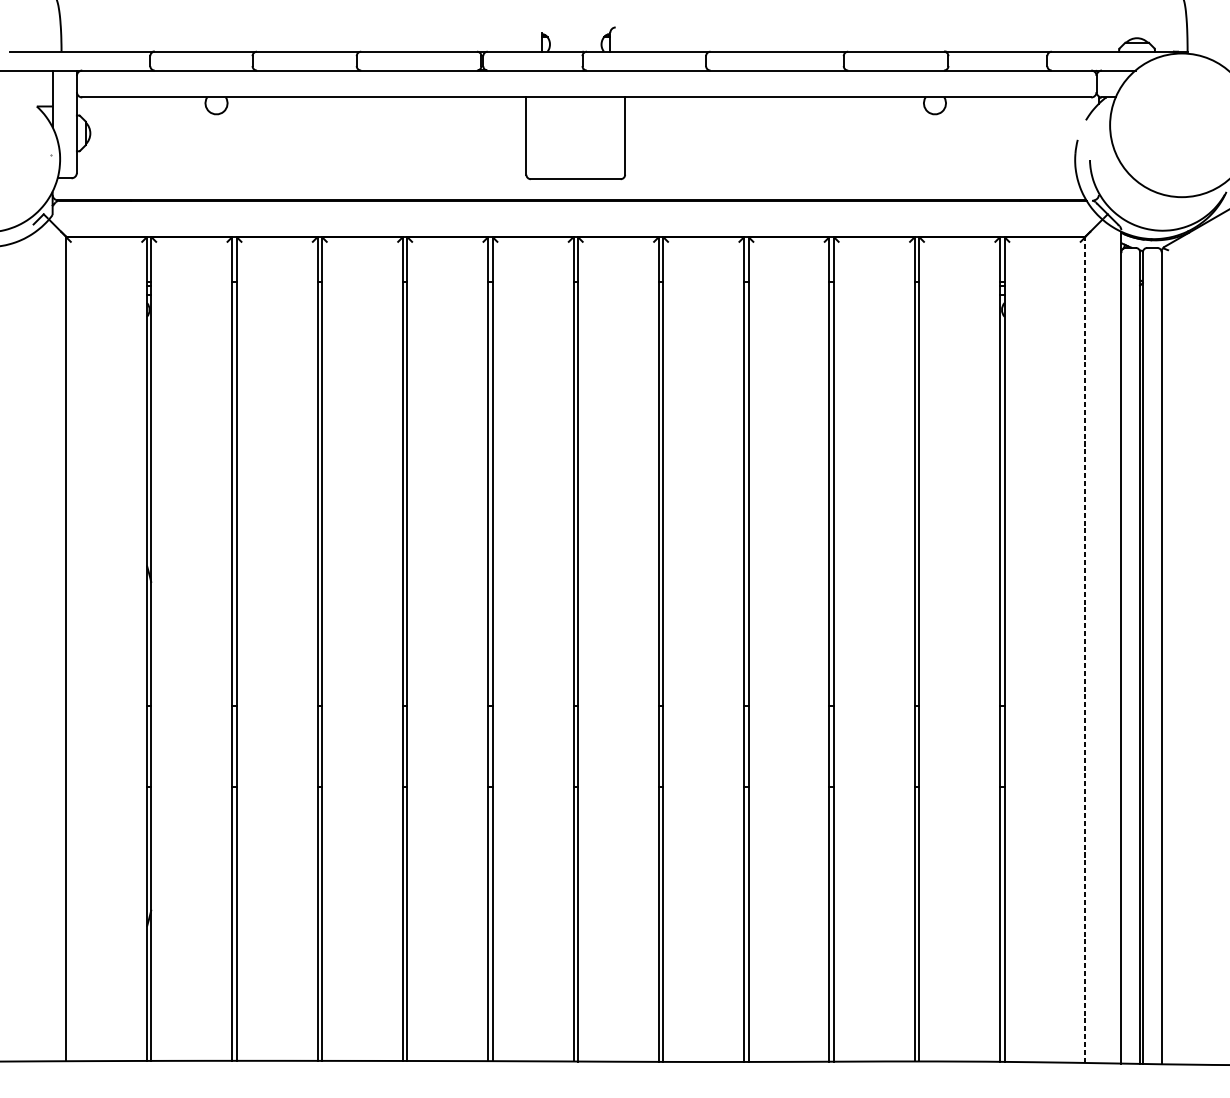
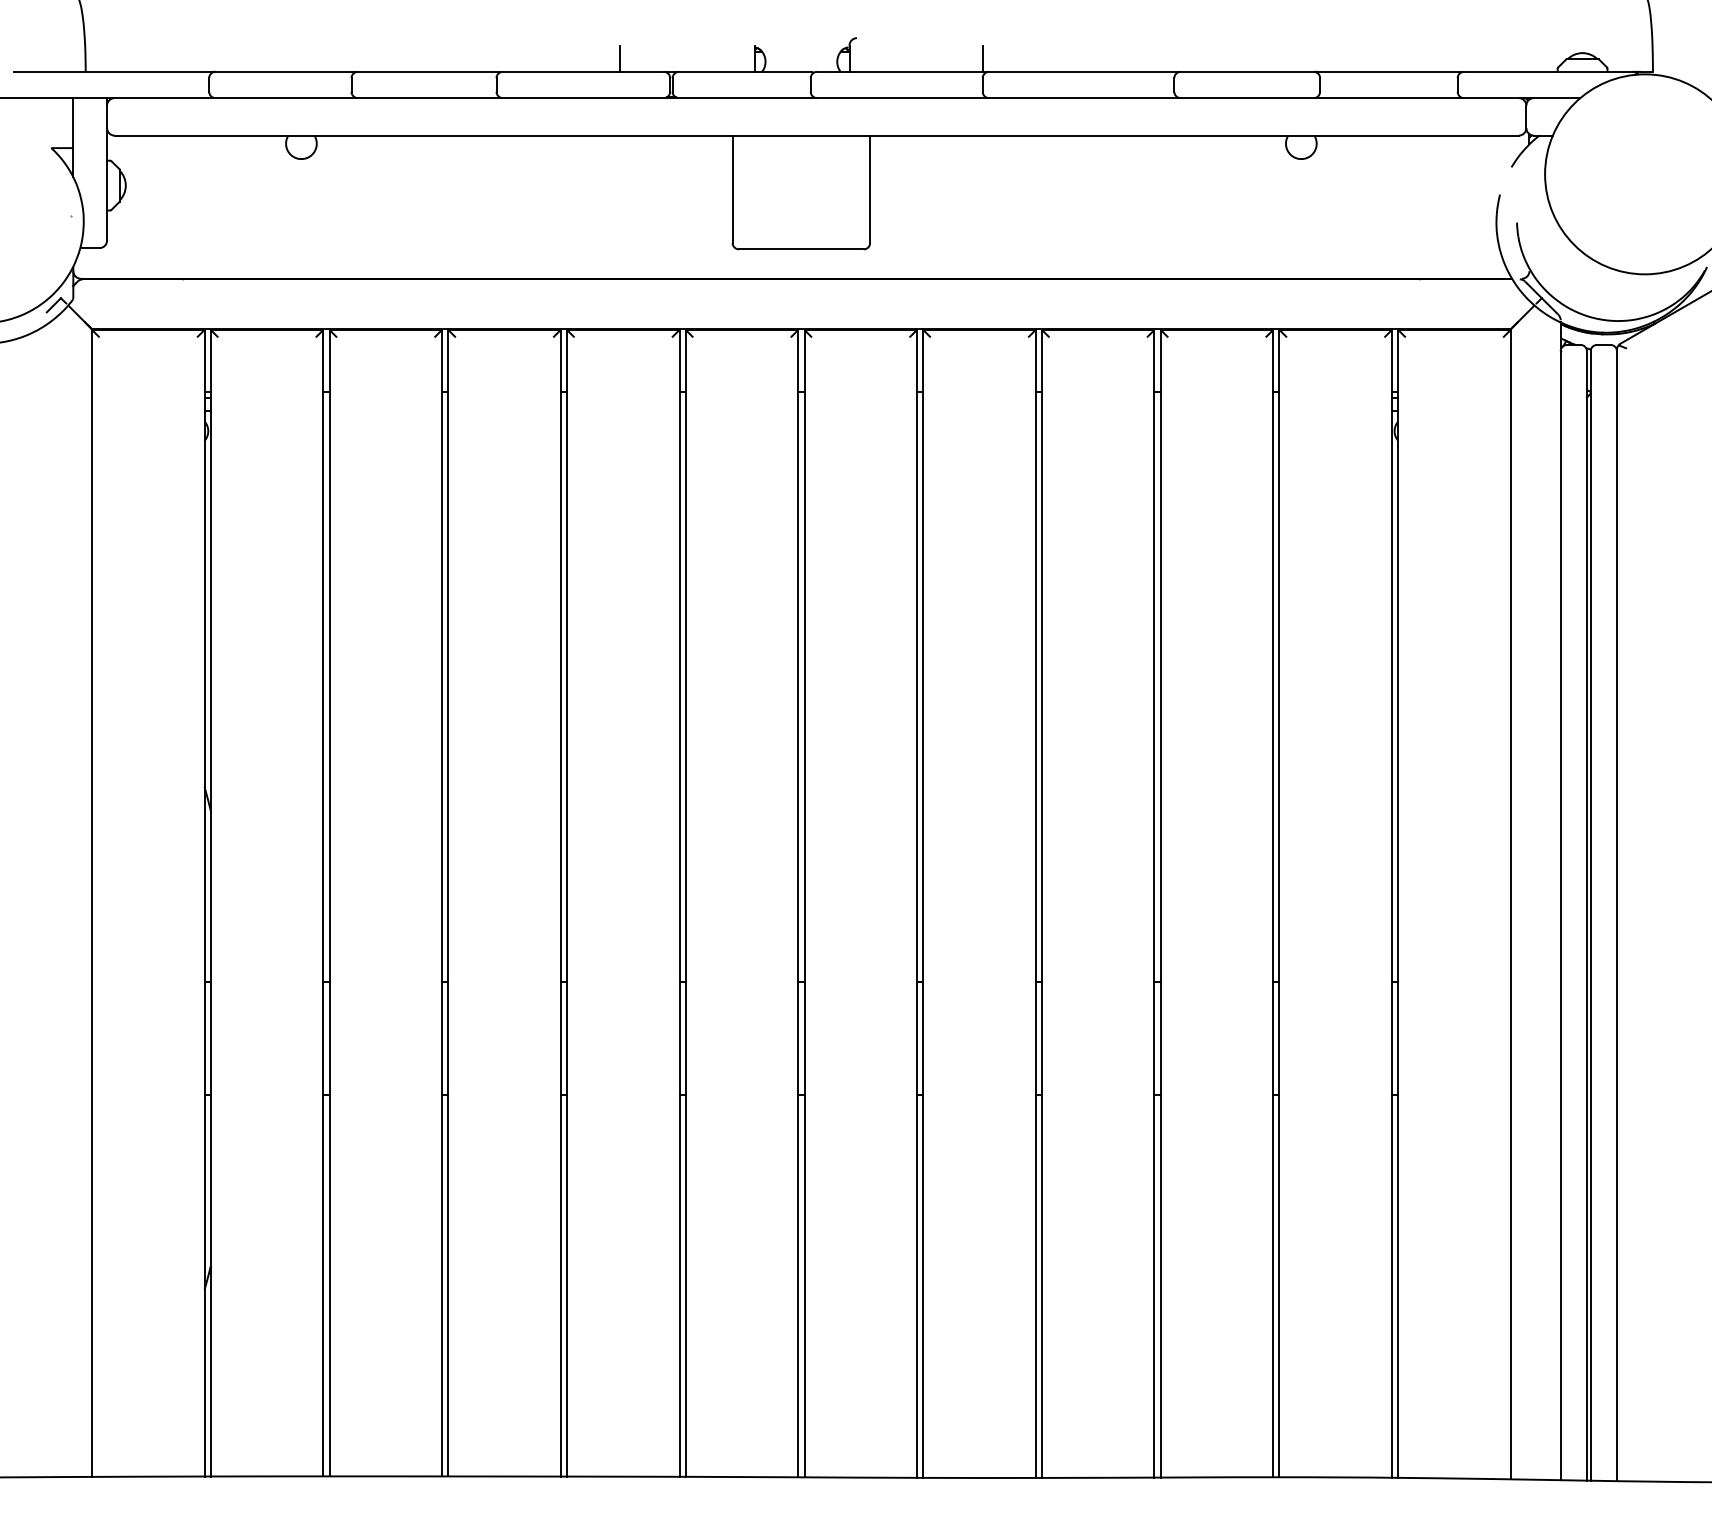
line: (445, 42) -> (620, 58), added
line: (705, 42) -> (982, 58), added
line: (1085, 649) -> (1510, 903), dashed -> solid

